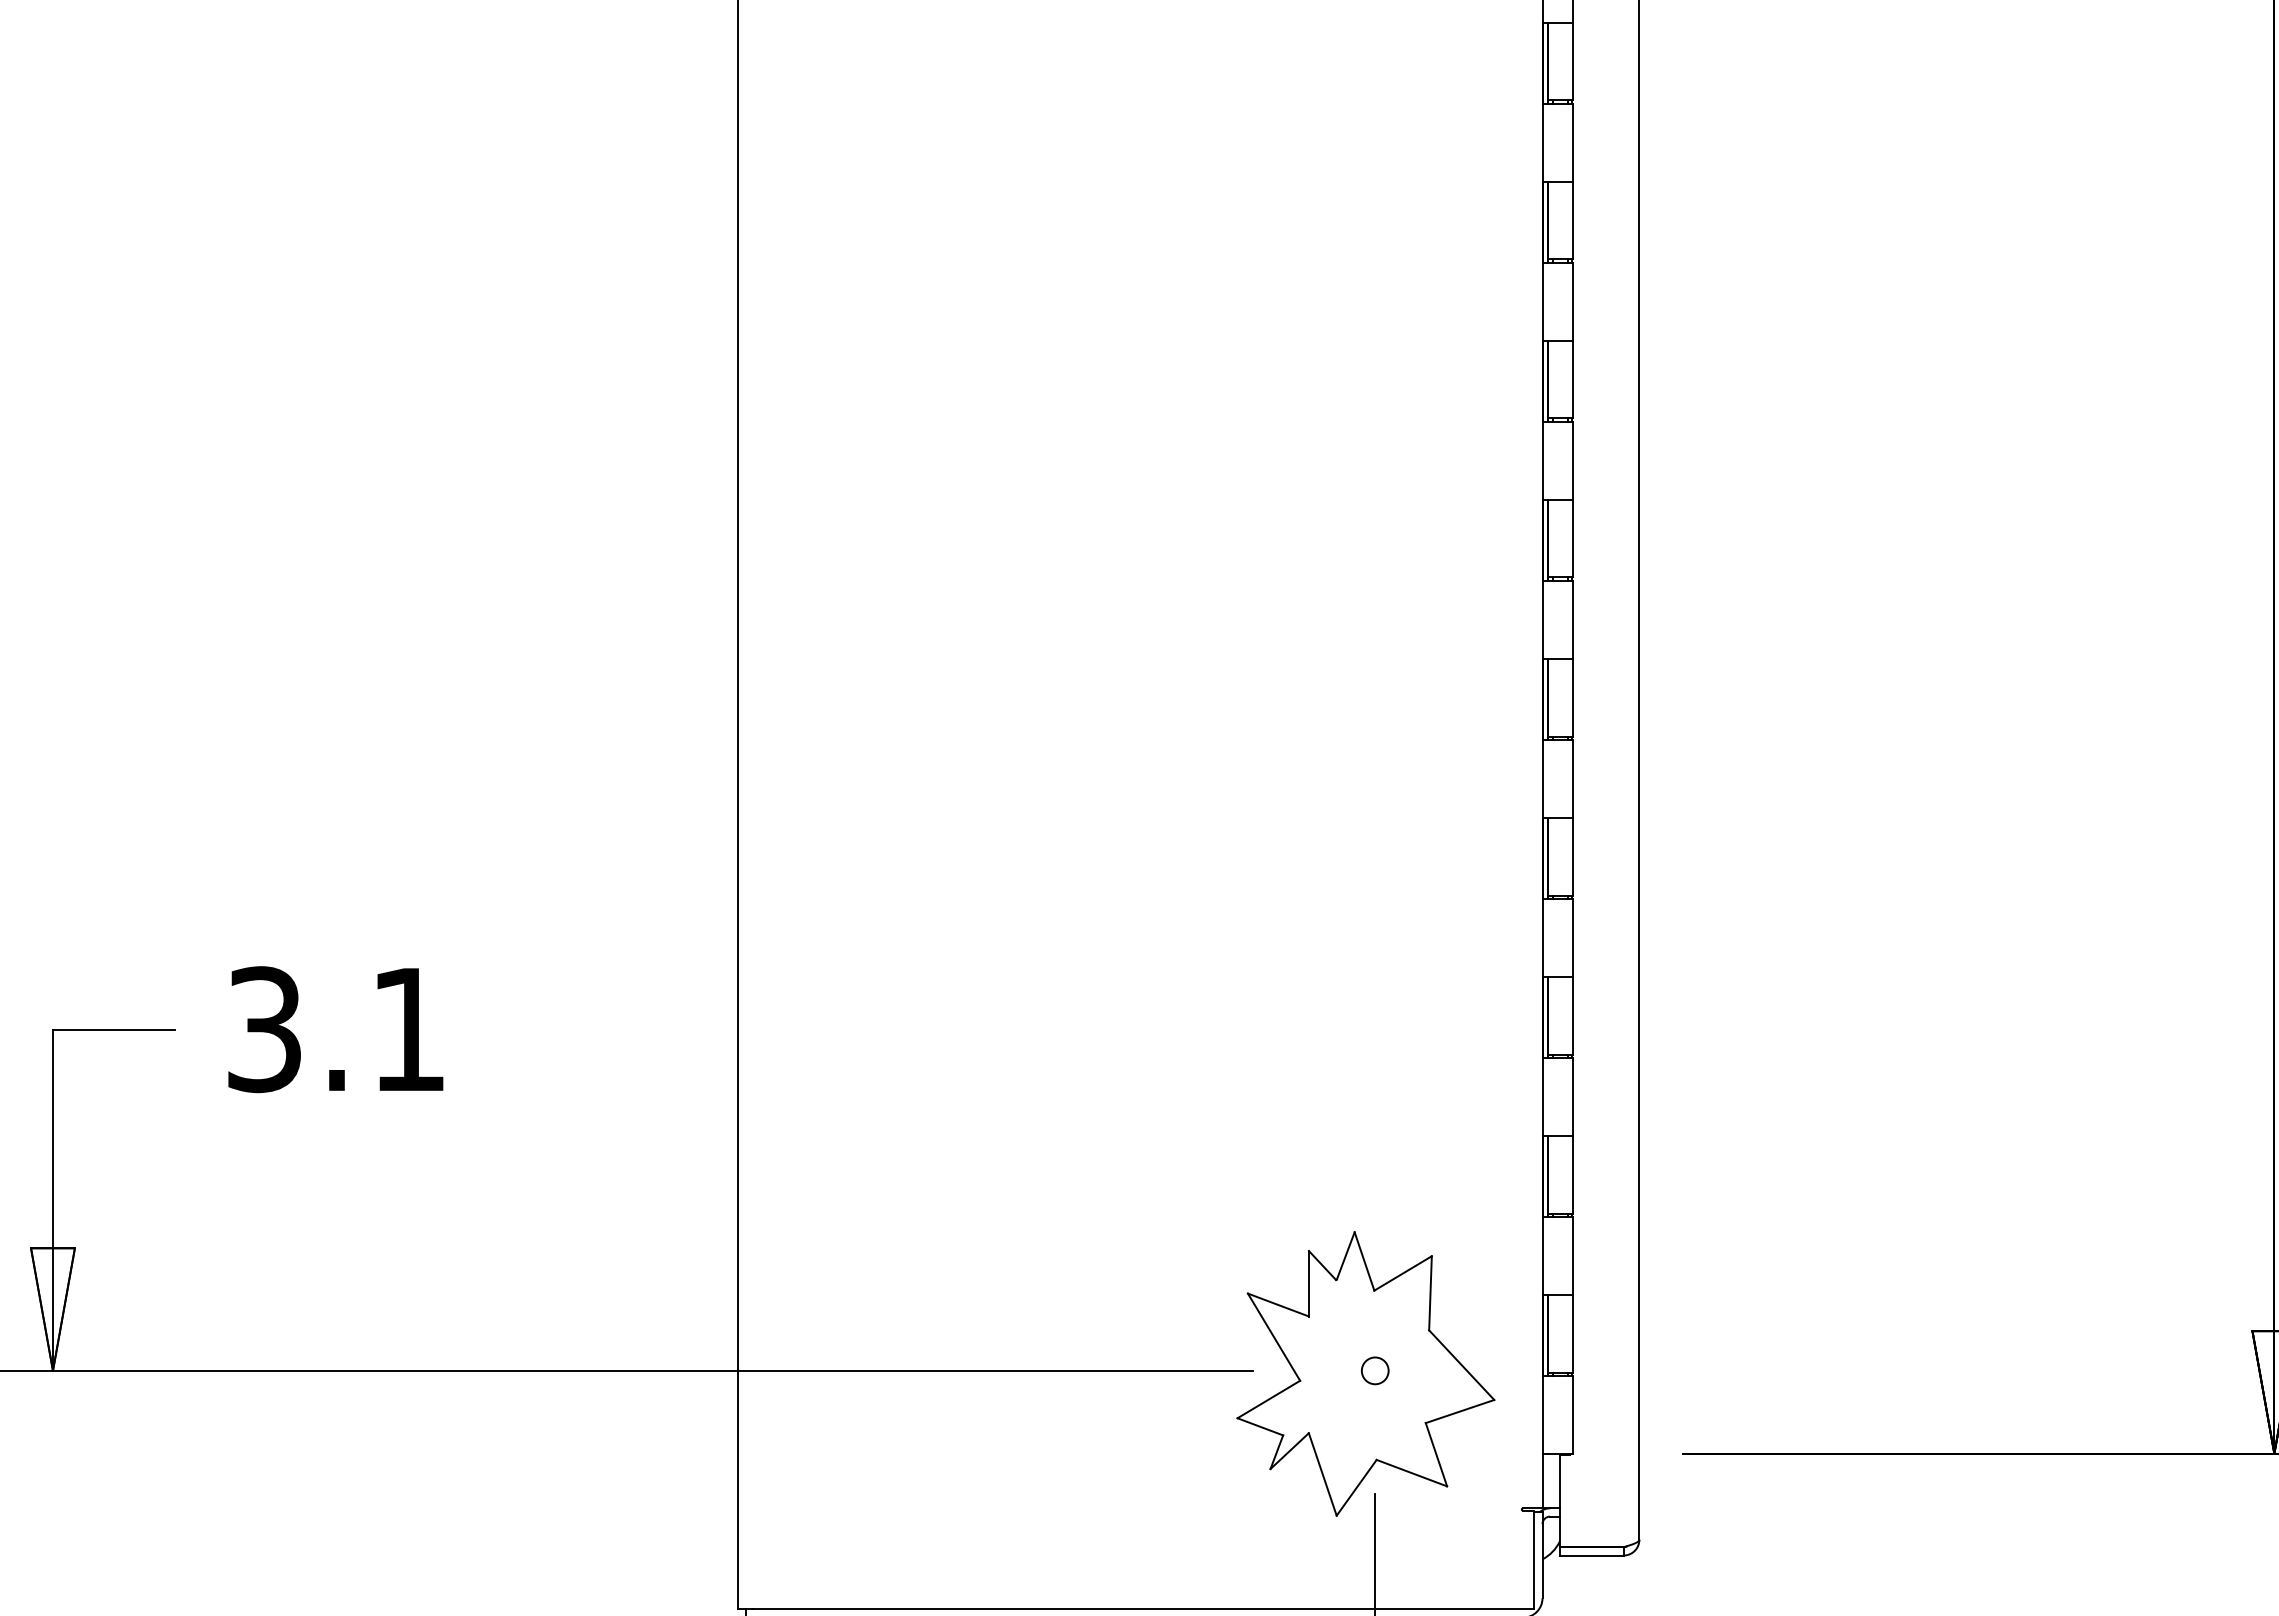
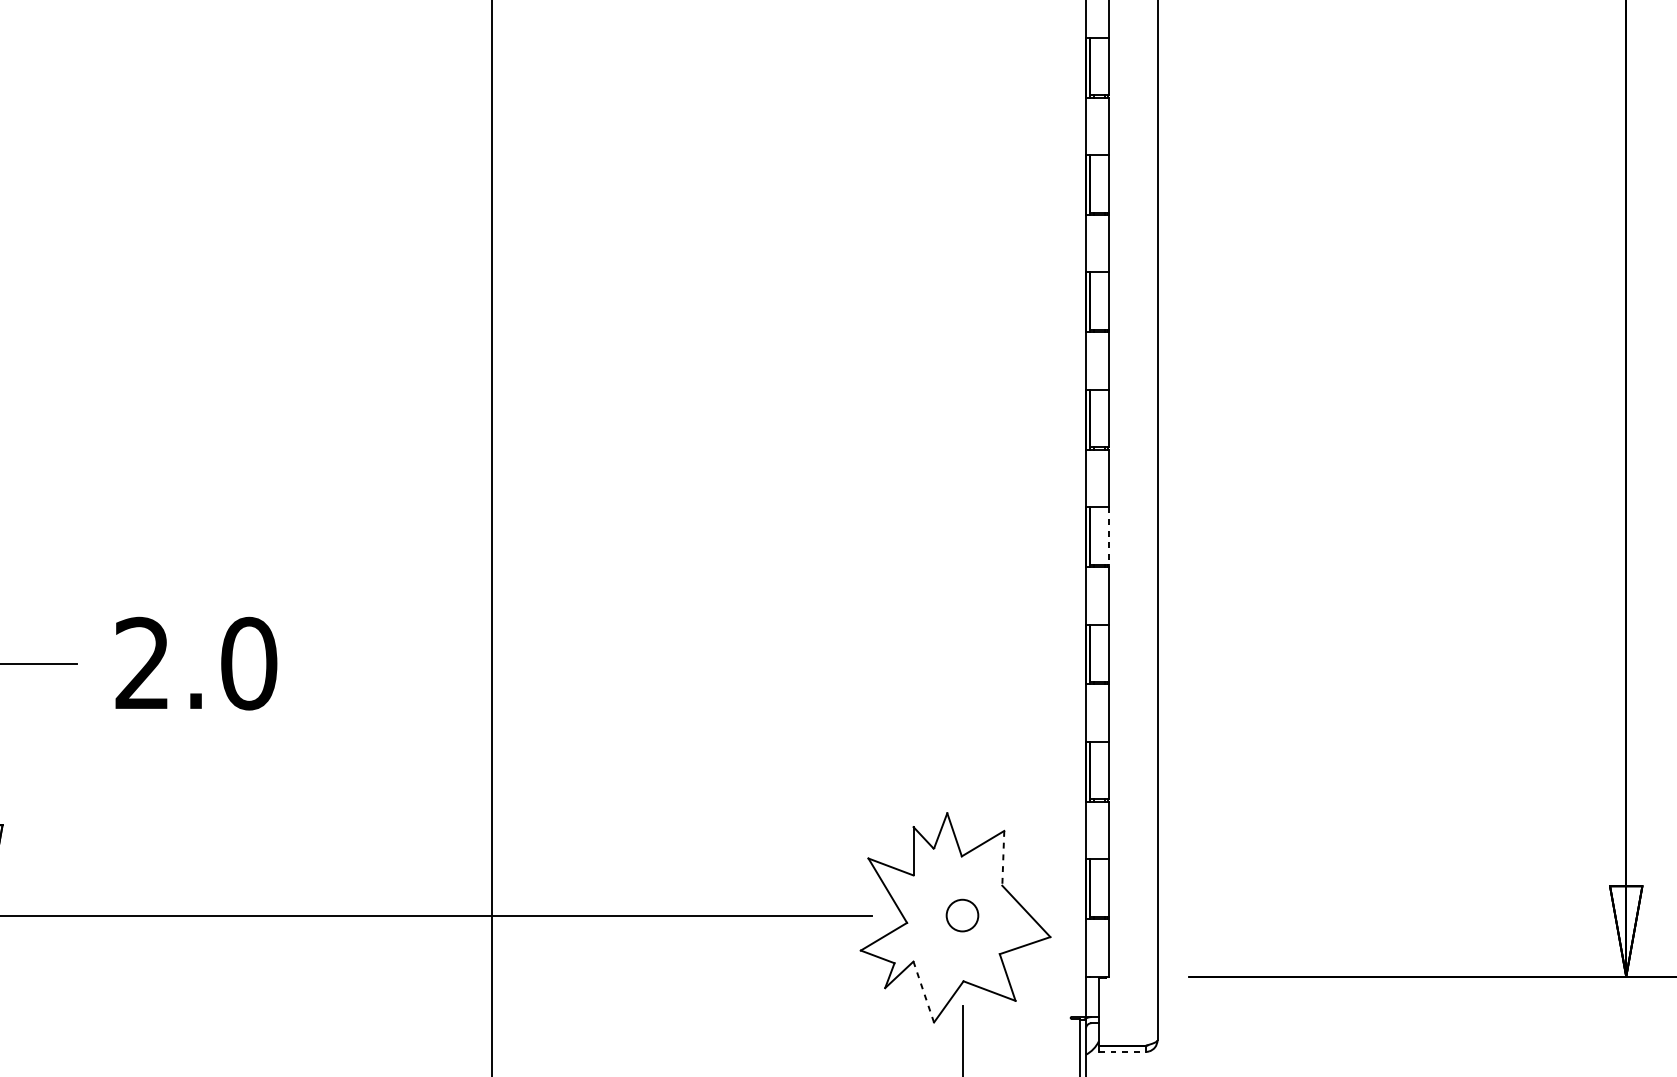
line: (1573, 856) -> (1108, 535), solid -> dashed
text: (337, 1029) -> (196, 663), 3.1 -> 2.0
line: (1430, 1293) -> (1003, 858), solid -> dashed
circle: (1374, 1370) -> (961, 915), size x1.6
line: (1322, 1474) -> (923, 992), solid -> dashed
line: (1591, 1555) -> (1122, 1051), solid -> dashed

